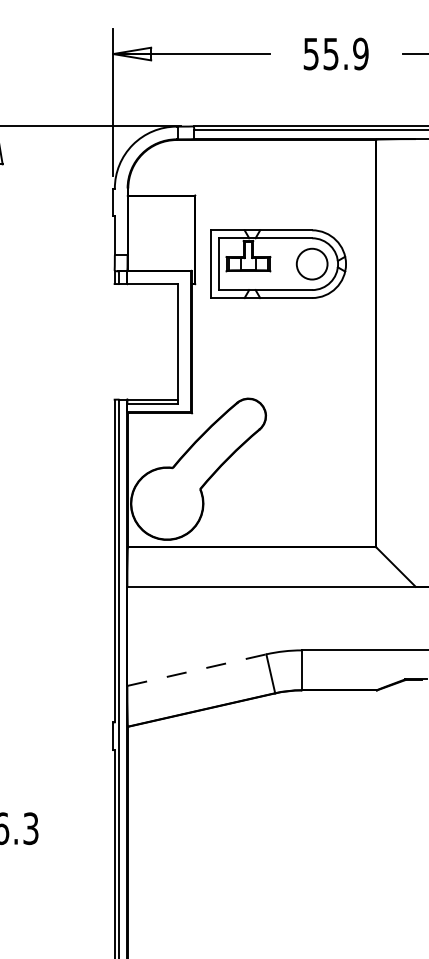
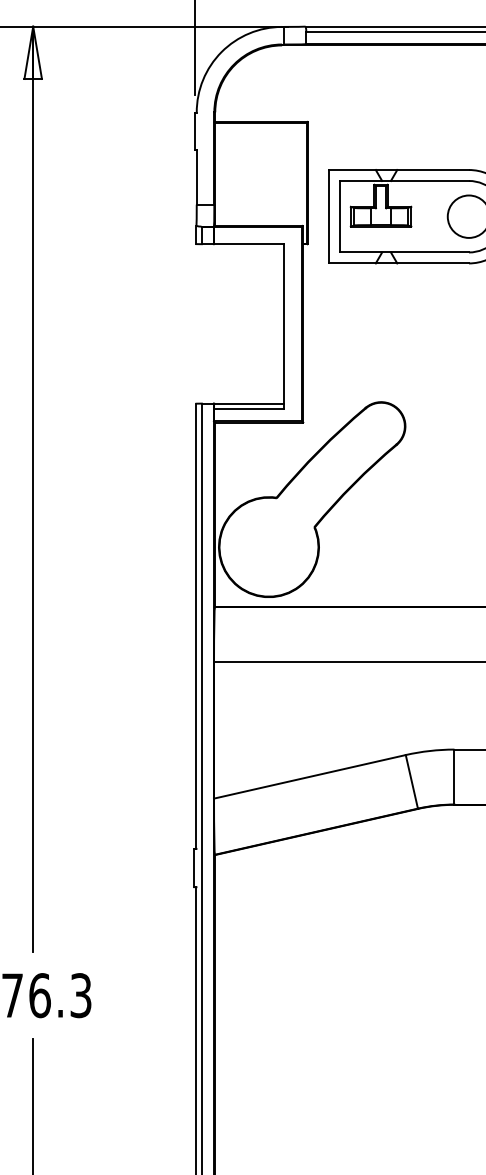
line: (197, 670) -> (310, 777), dashed -> solid

